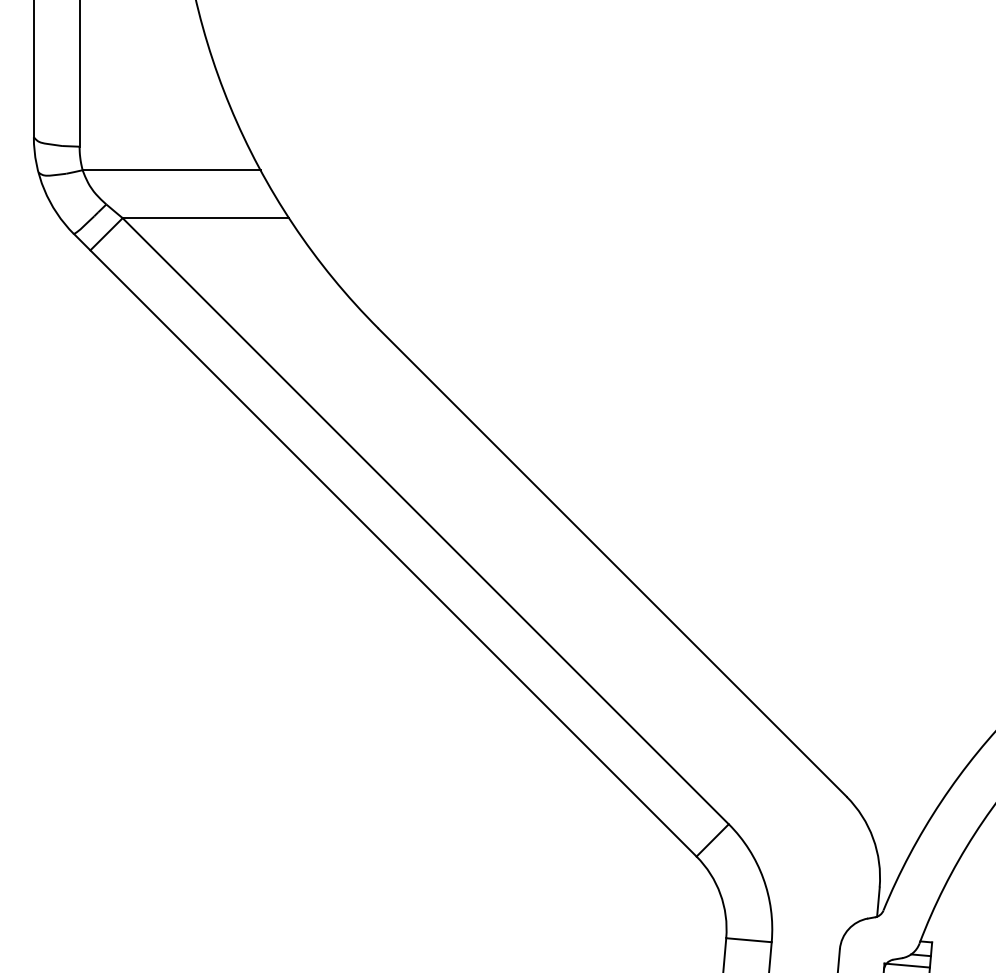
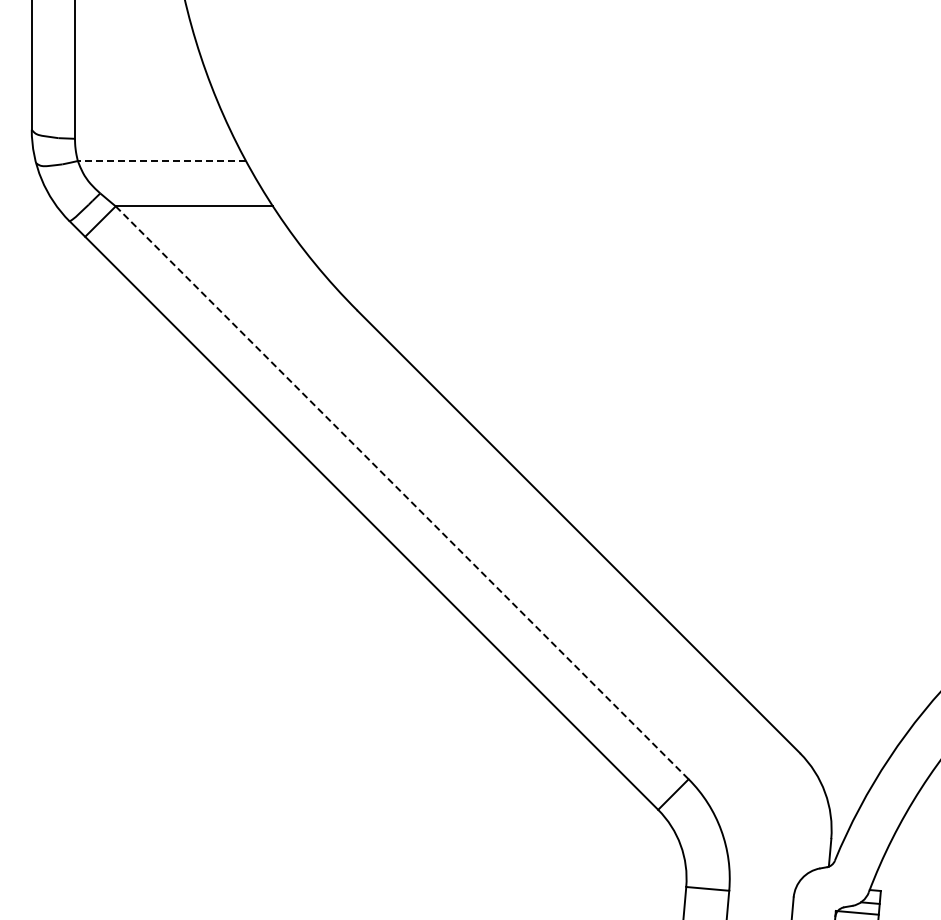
line: (171, 170) -> (161, 161), solid -> dashed
line: (426, 521) -> (402, 493), solid -> dashed

